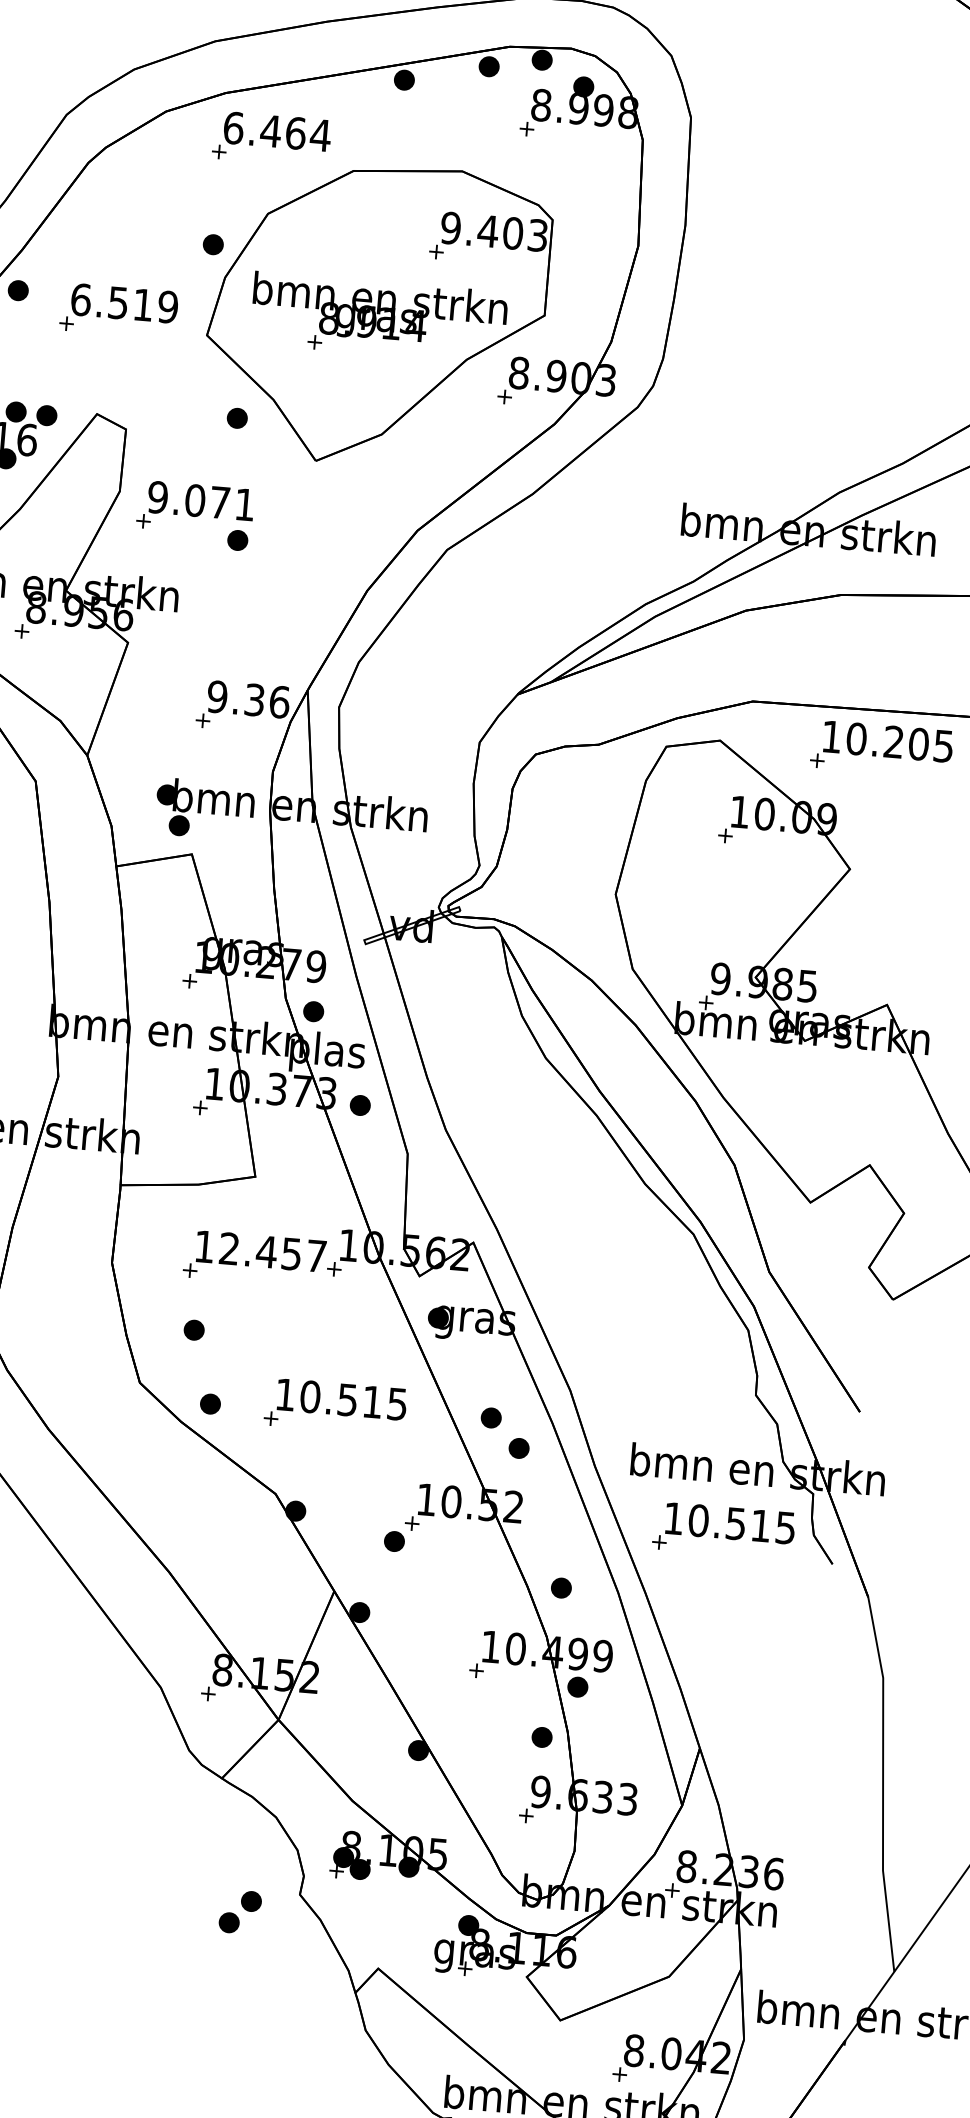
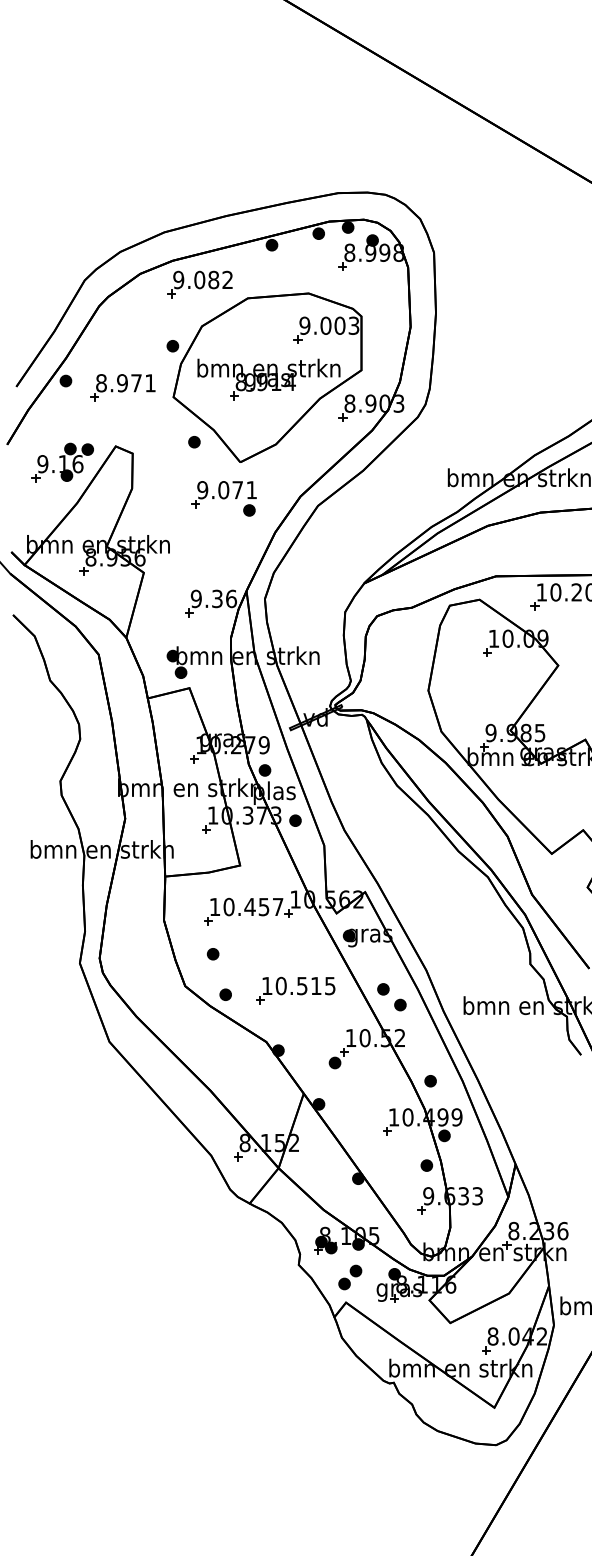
text: (277, 130) -> (203, 279), 6.464 -> 9.082
text: (487, 230) -> (325, 325), 9.403 -> 9.003
text: (123, 303) -> (125, 383), 6.519 -> 8.971
part: (193, 515) -> (223, 498), moved
text: (228, 1247) -> (228, 906), 12.457 -> 10.457
part: (723, 1530) -> (518, 1041), removed
part: (240, 1912) -> (350, 1277), moved

